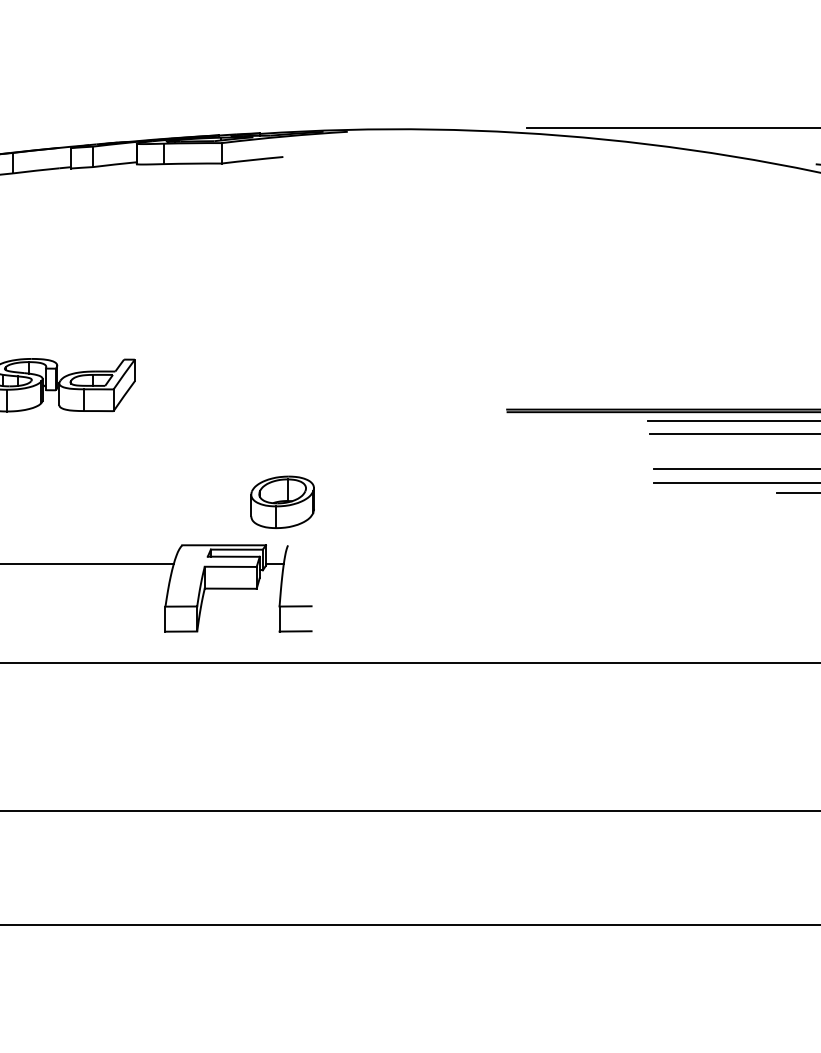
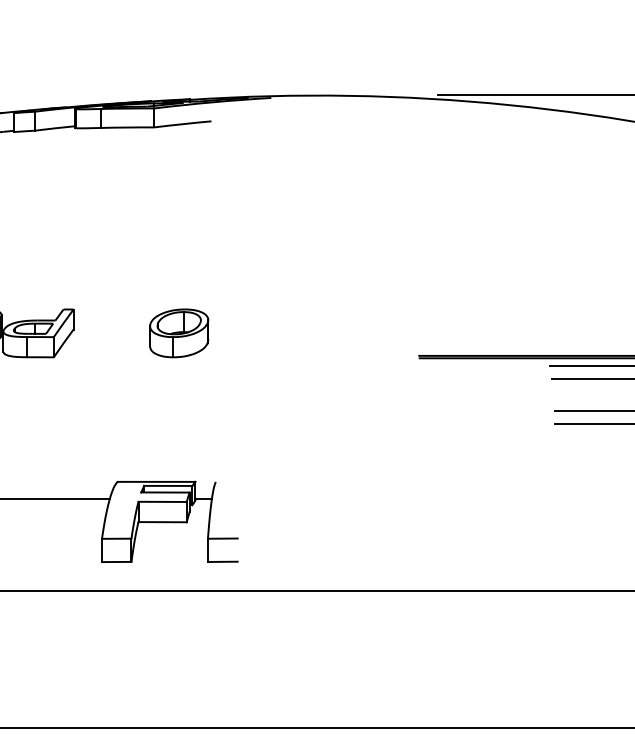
part: (282, 501) -> (179, 332), moved

